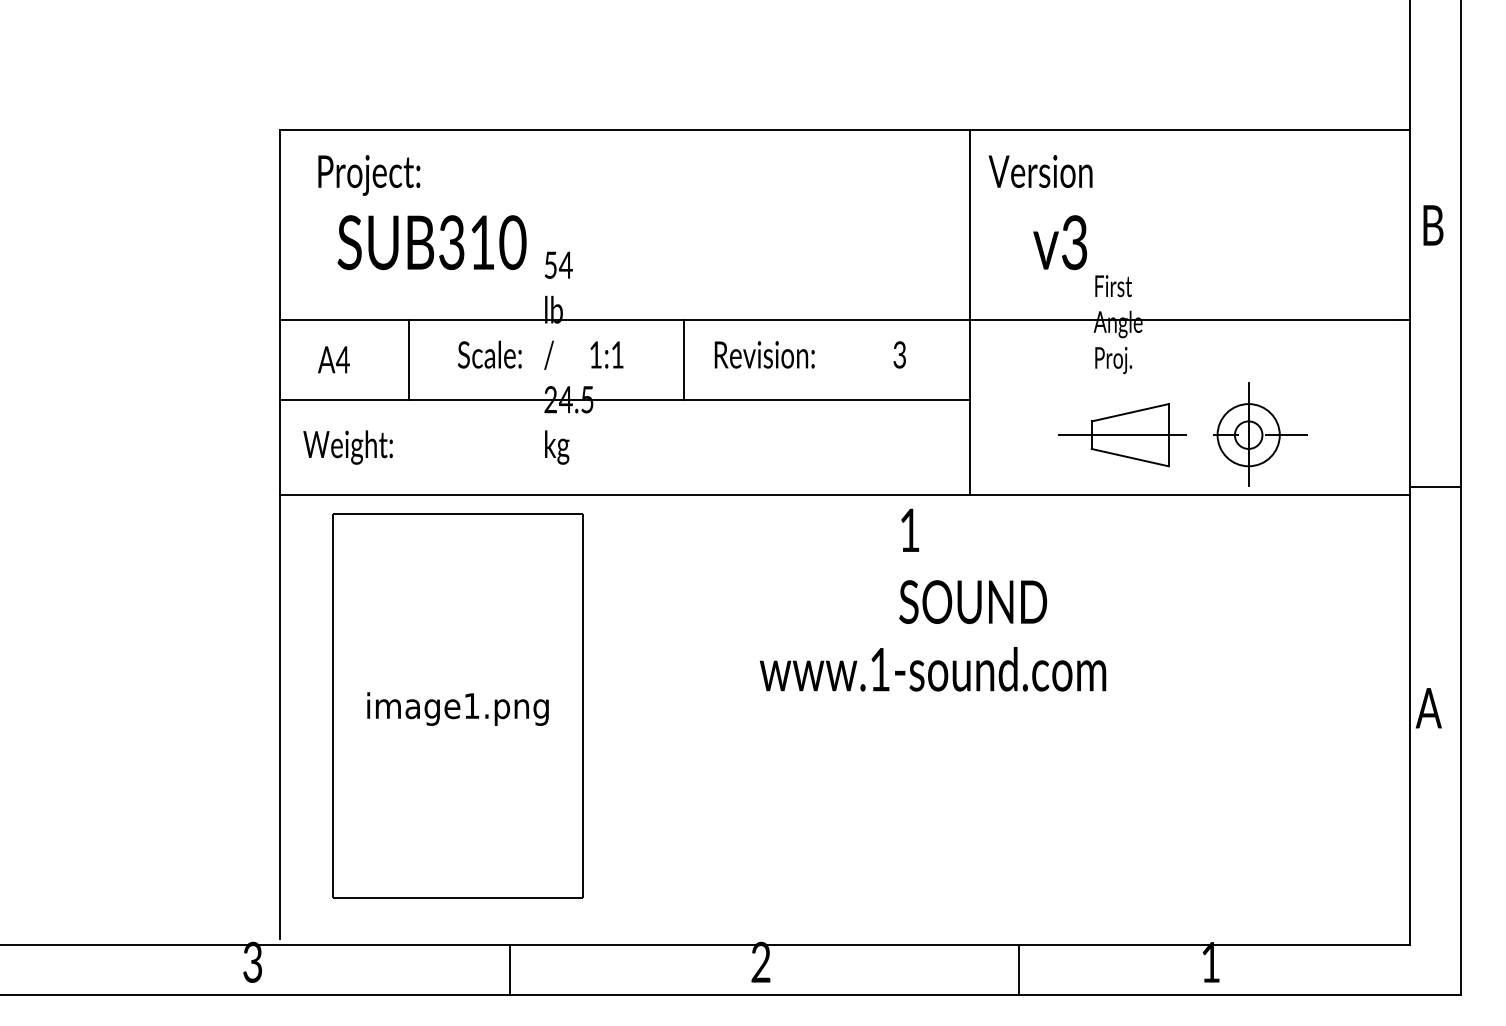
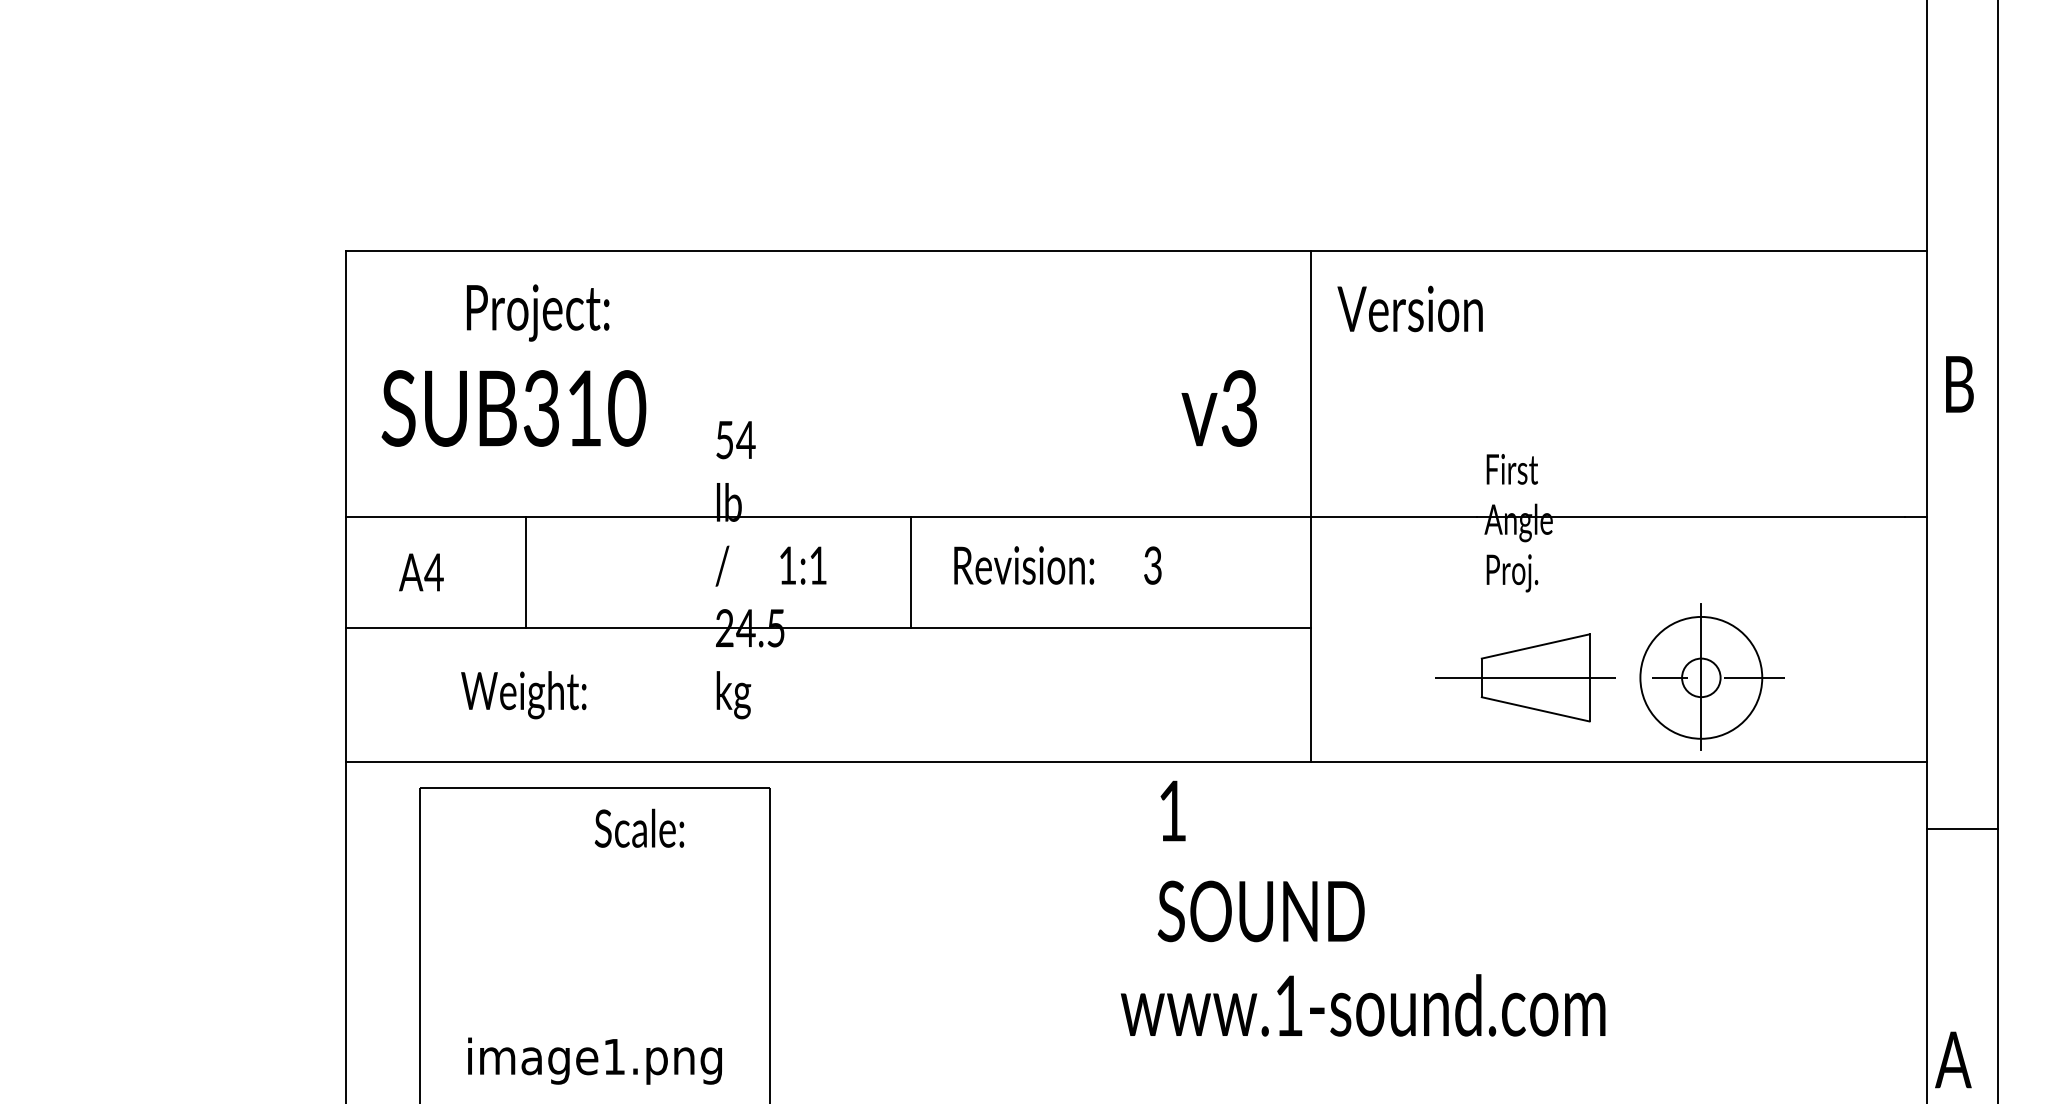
text: (369, 175) -> (538, 313), moved
text: (431, 242) -> (513, 408), moved
text: (1060, 242) -> (1219, 408), moved
text: (489, 354) -> (639, 828), moved
text: (899, 354) -> (1152, 564), moved
circle: (1248, 435) -> (1701, 678), size x1.4
text: (347, 447) -> (522, 695), moved
line: (1435, 487) -> (1962, 829), moved
text: (973, 566) -> (1261, 861), moved
text: (933, 669) -> (1363, 1005), moved

